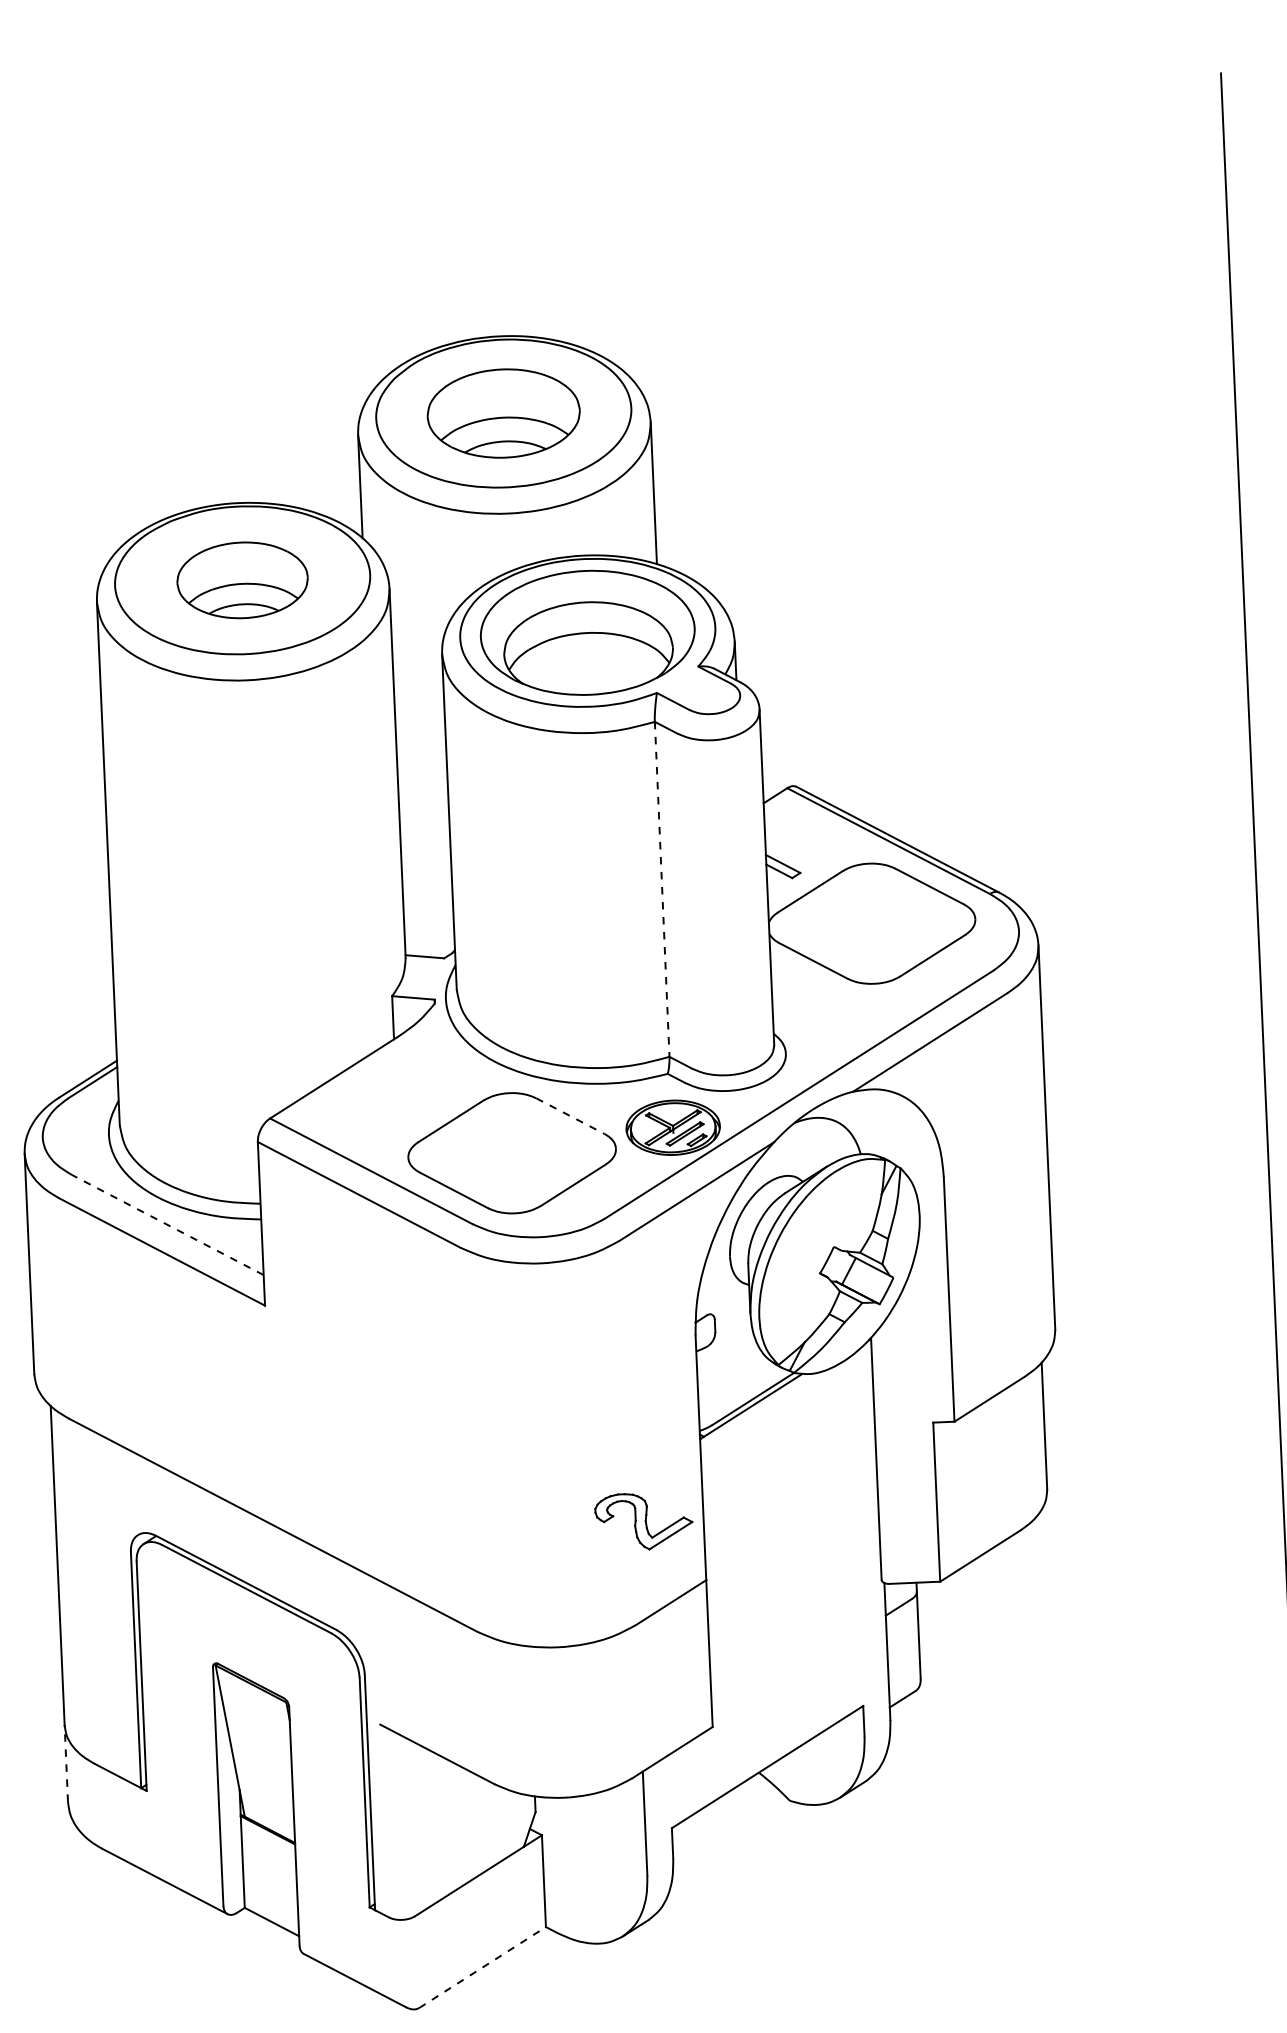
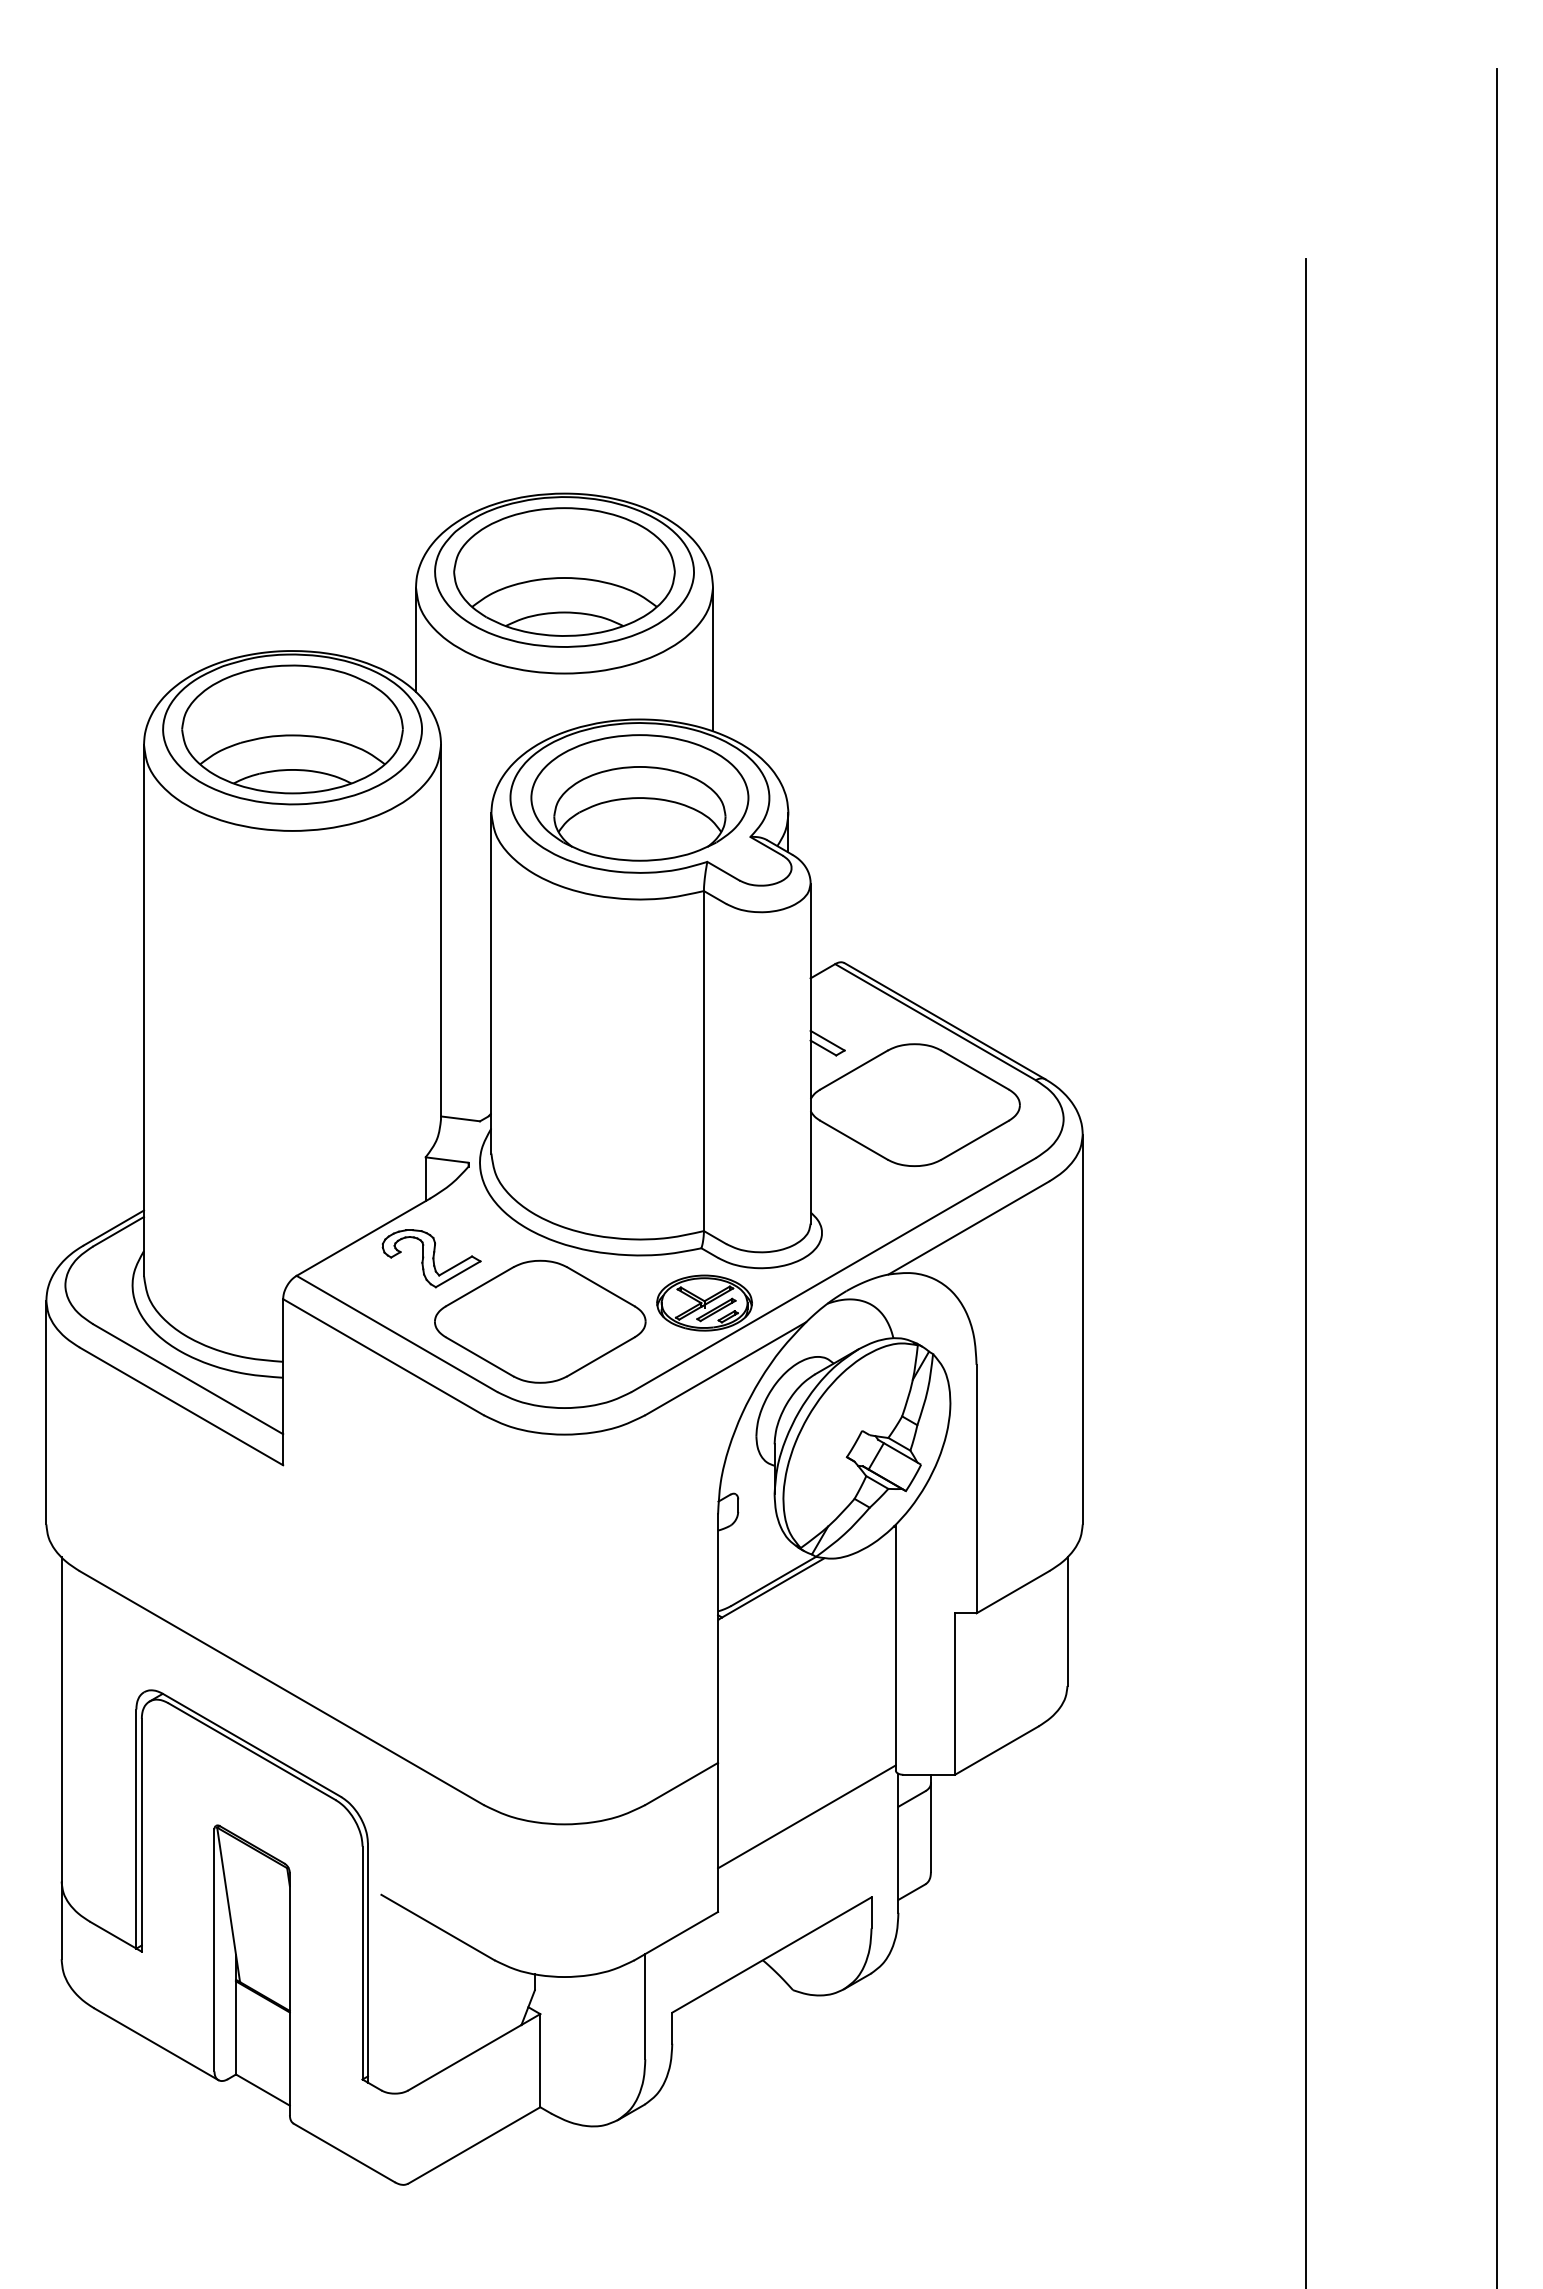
part: (503, 413) -> (564, 571), size x1.43
part: (242, 580) -> (292, 729), size x1.67
line: (661, 889) -> (703, 1061), dashed -> solid
line: (569, 1115) -> (600, 1286), dashed -> solid
line: (168, 1225) -> (188, 1379), dashed -> solid
part: (643, 1521) -> (431, 1258), moved
line: (795, 1629) -> (806, 1816), added
line: (66, 1763) -> (61, 1920), dashed -> solid
line: (482, 1967) -> (474, 2145), dashed -> solid

